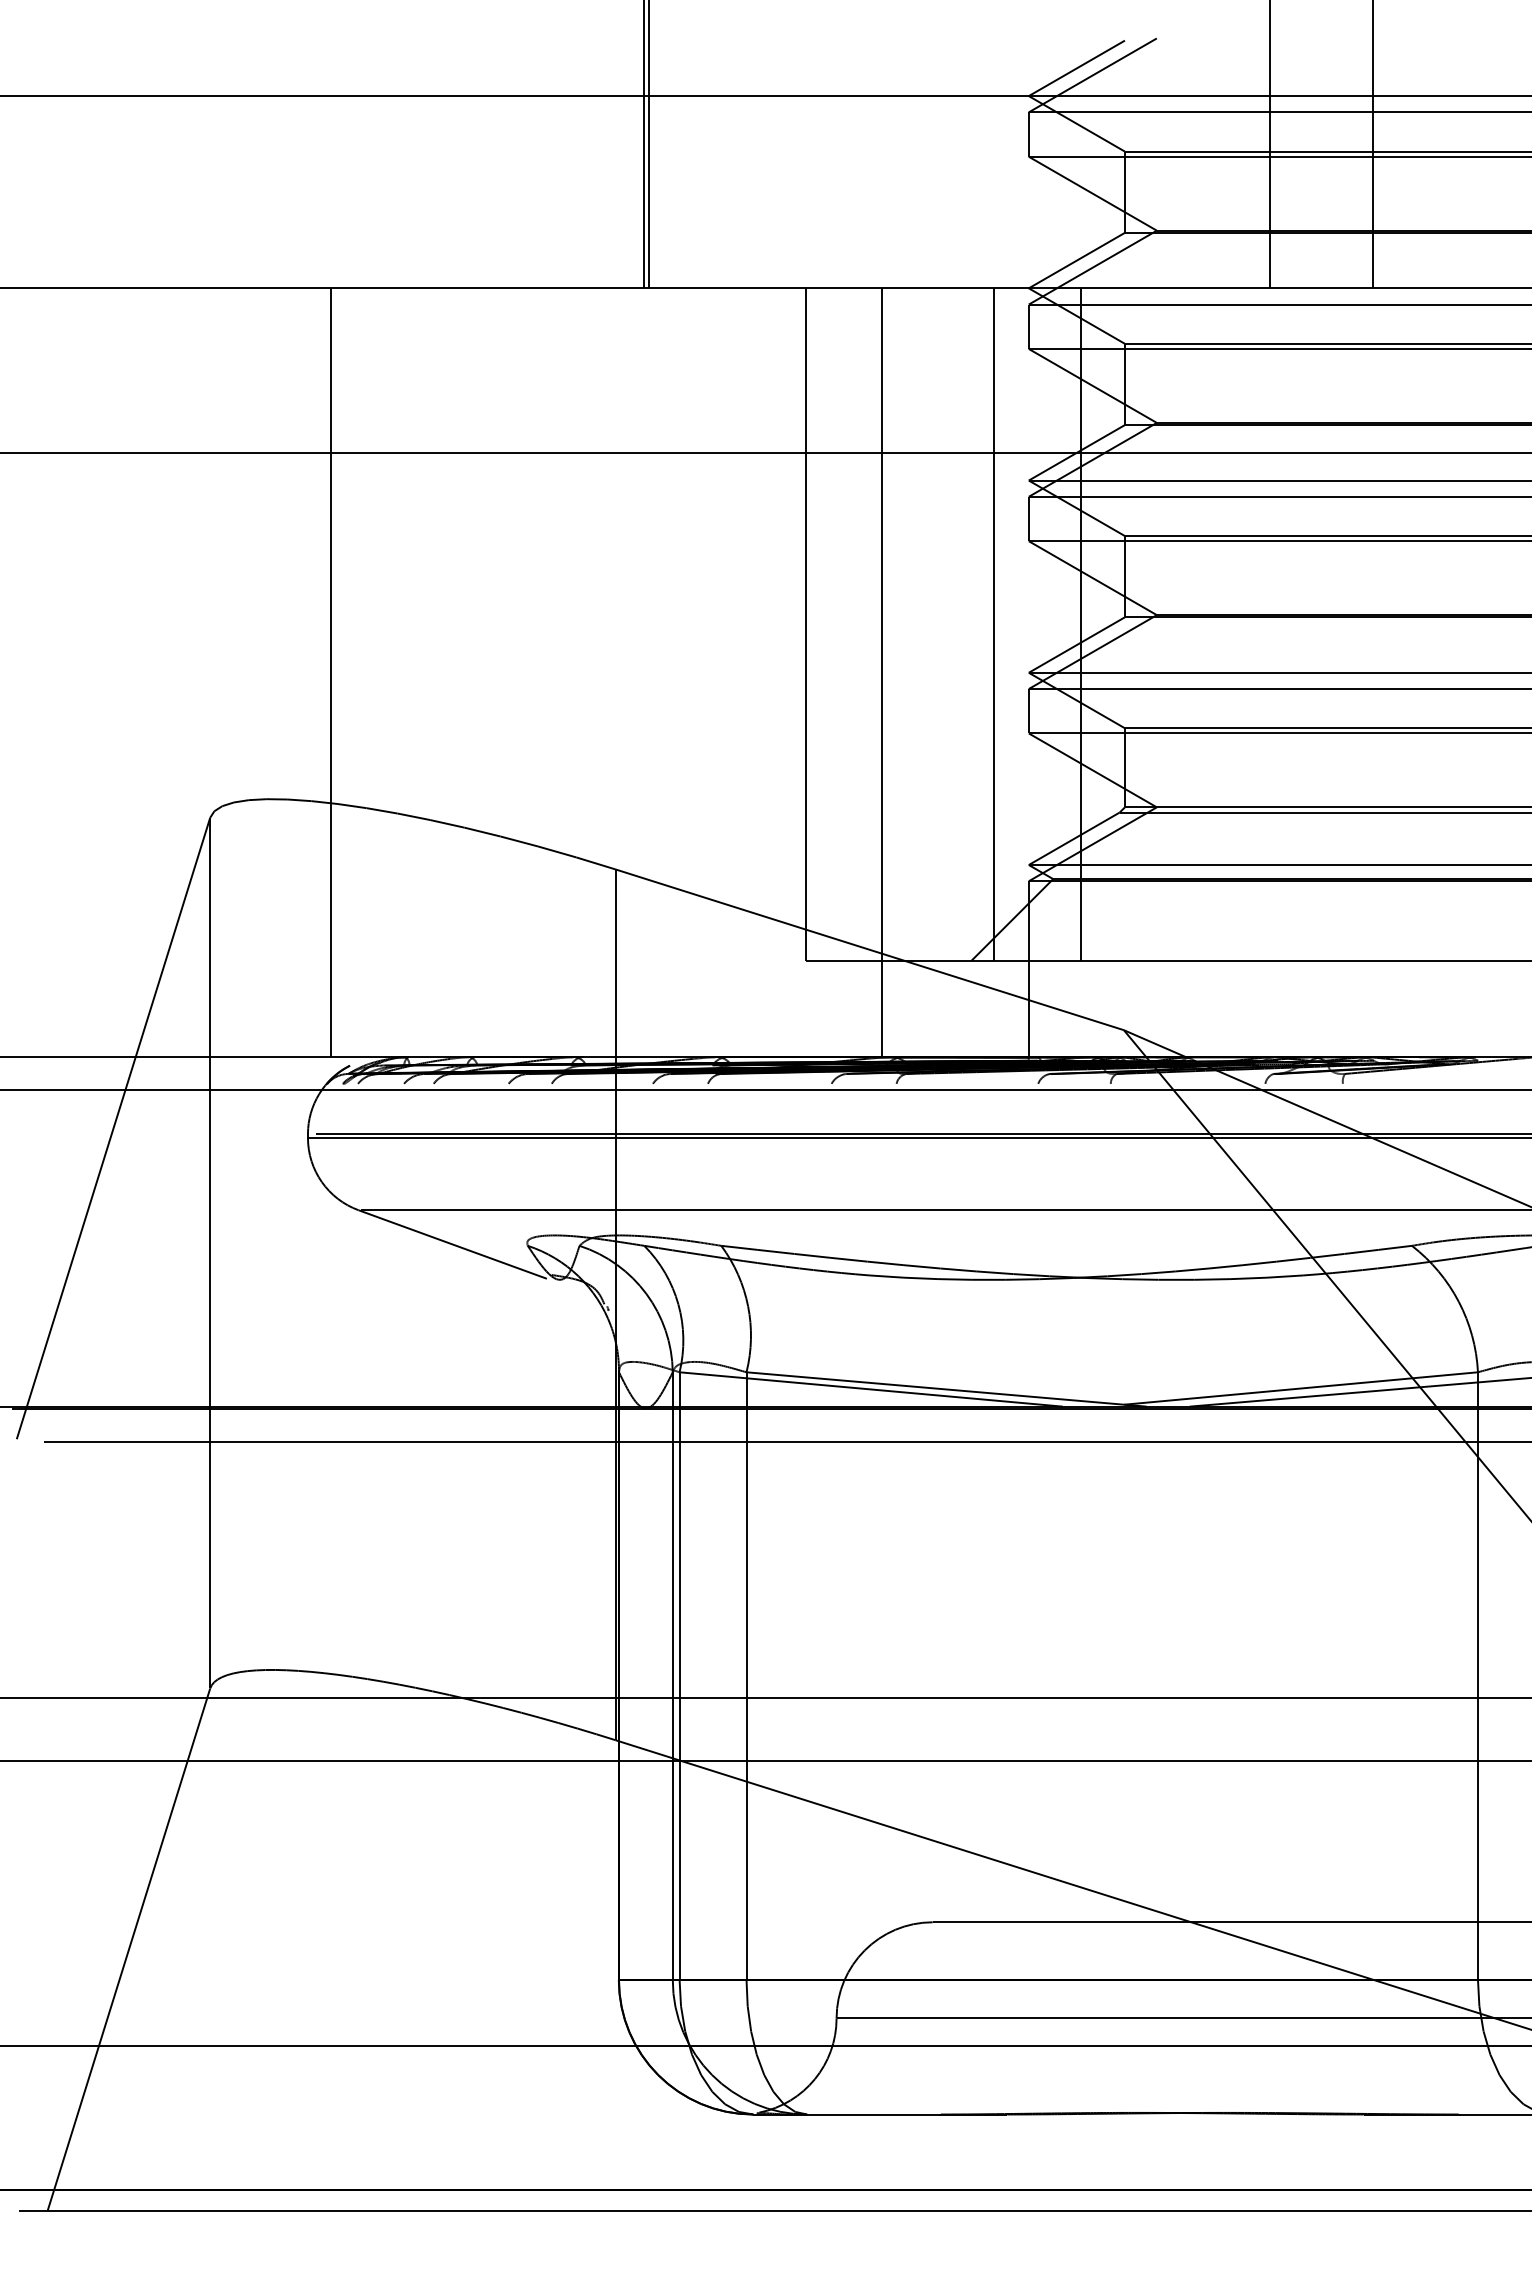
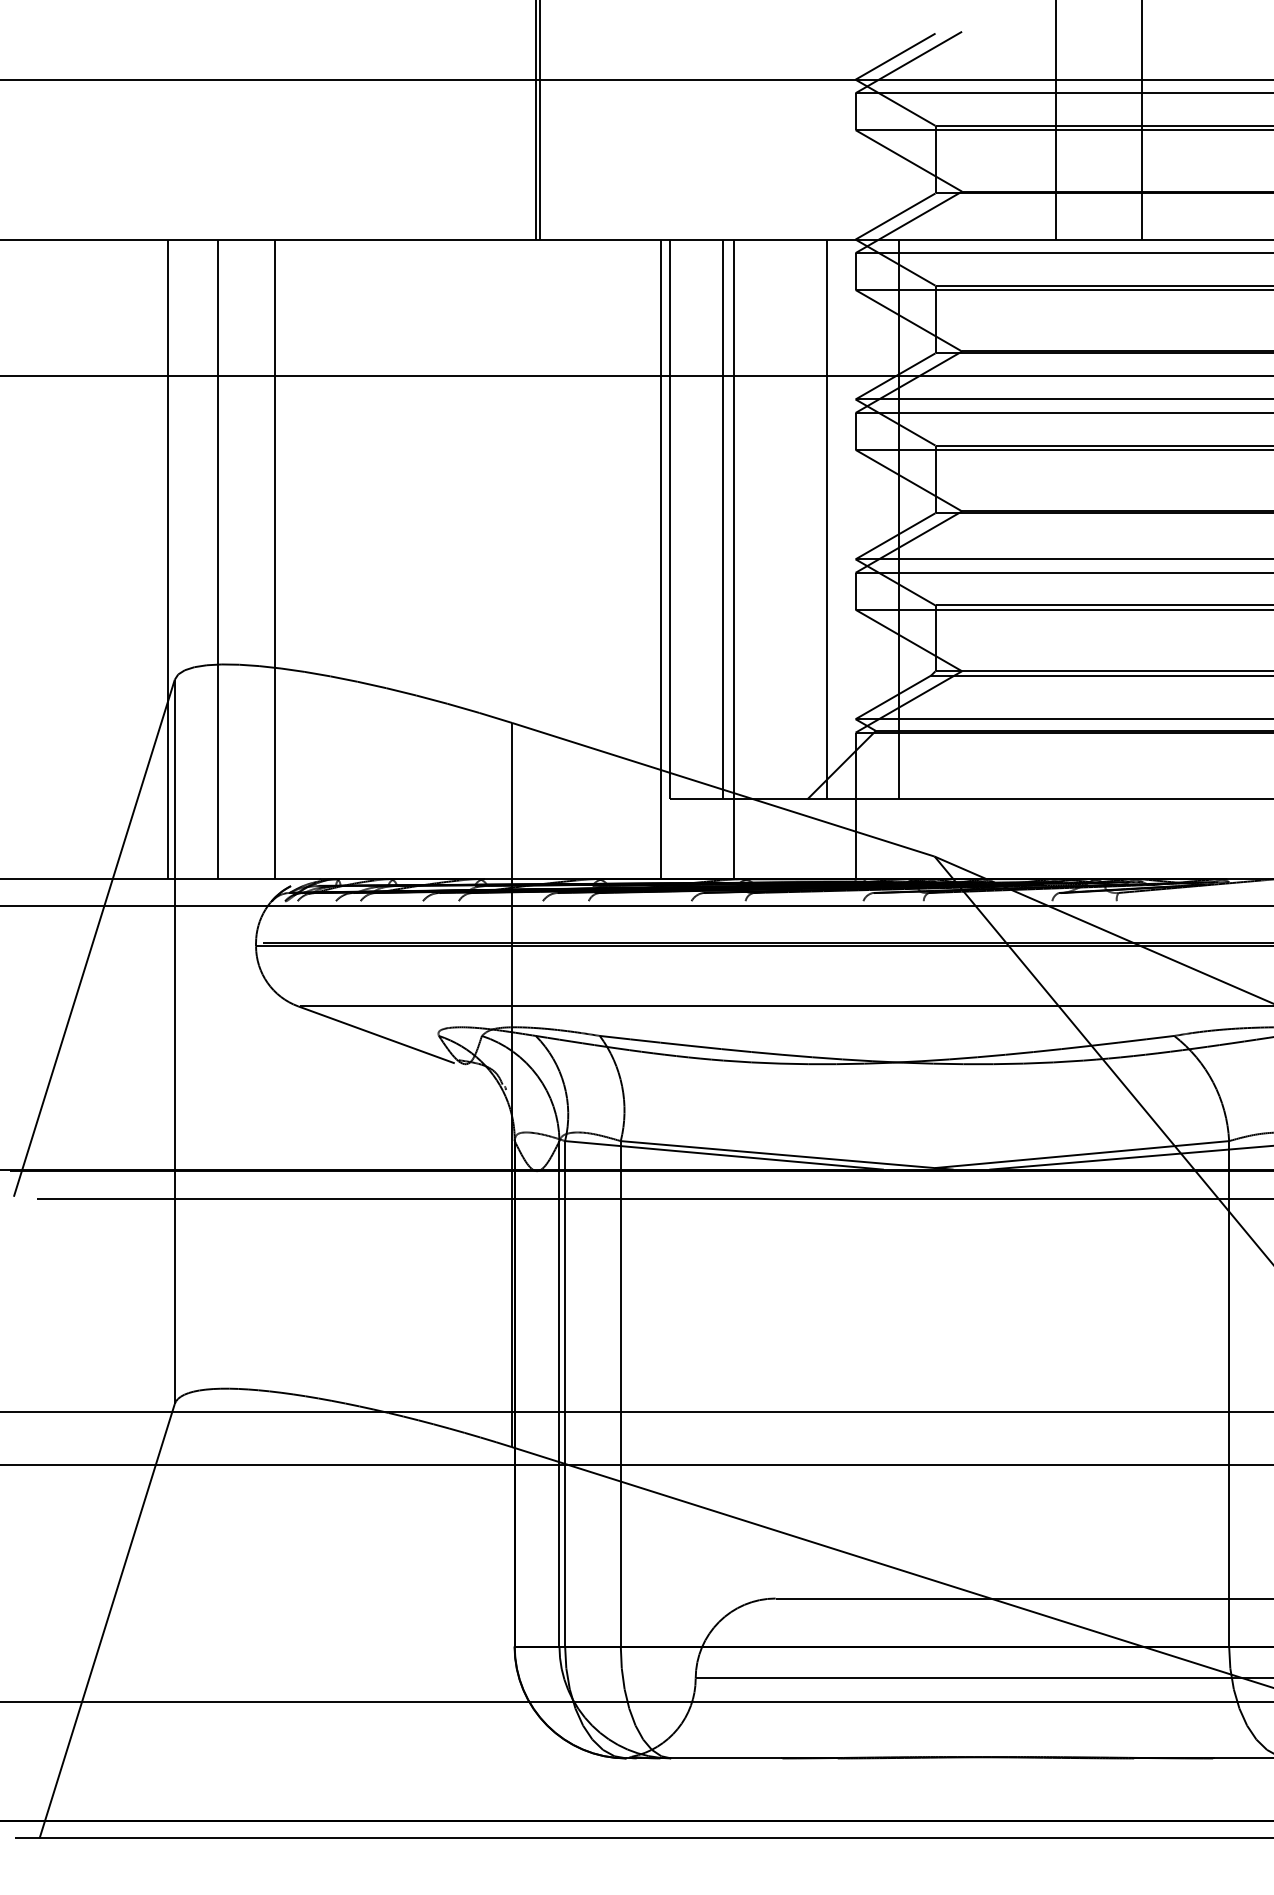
line: (869, 624) -> (723, 519), added
line: (201, 672) -> (167, 559), added
line: (262, 672) -> (218, 559), added
line: (794, 672) -> (660, 559), added

